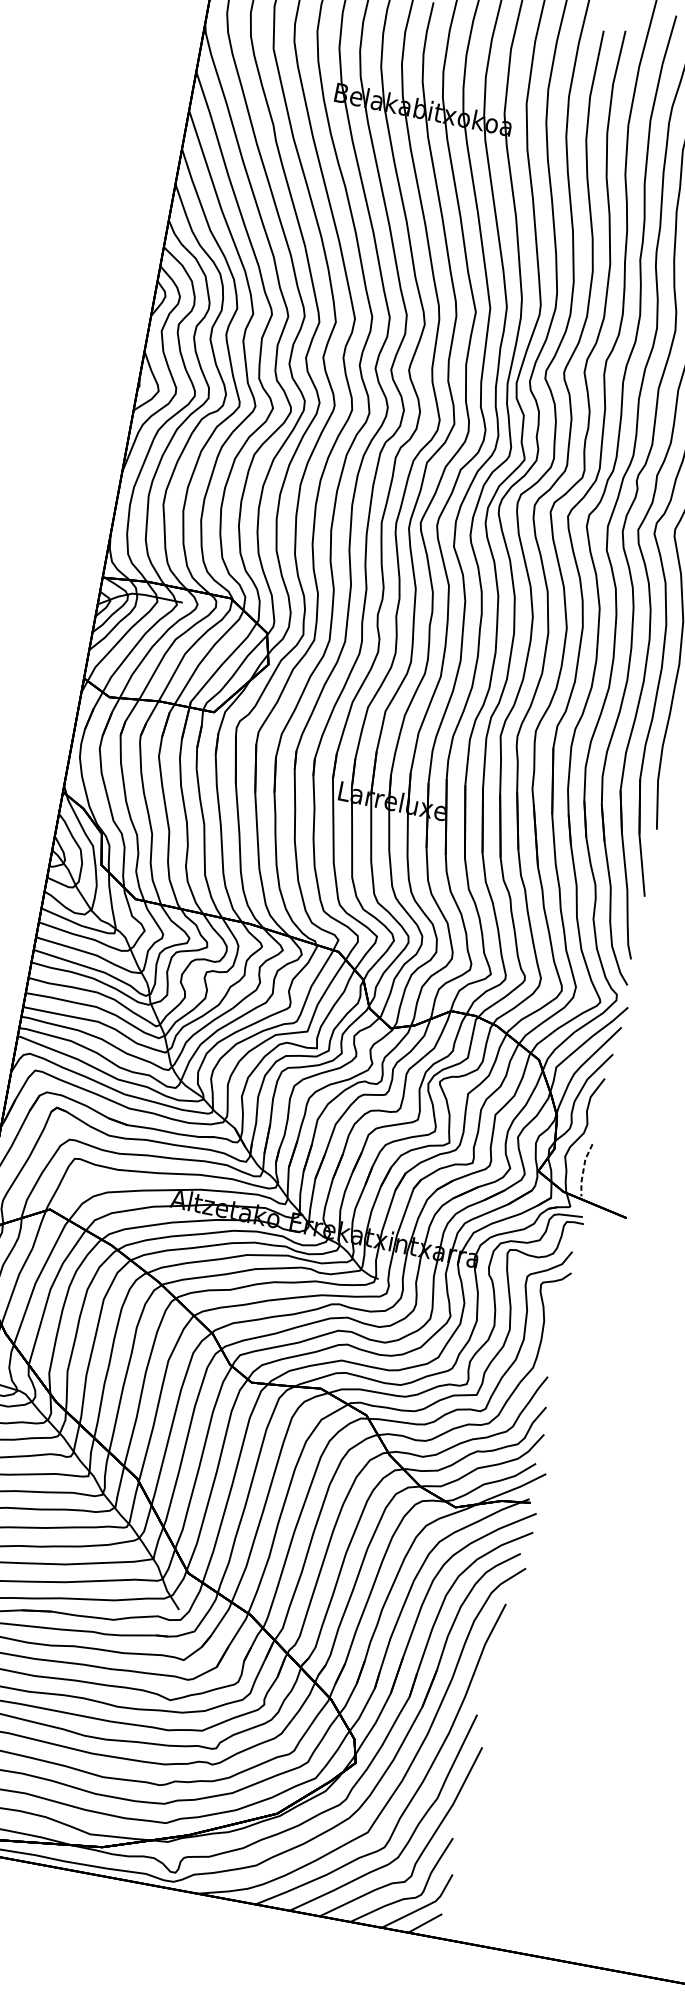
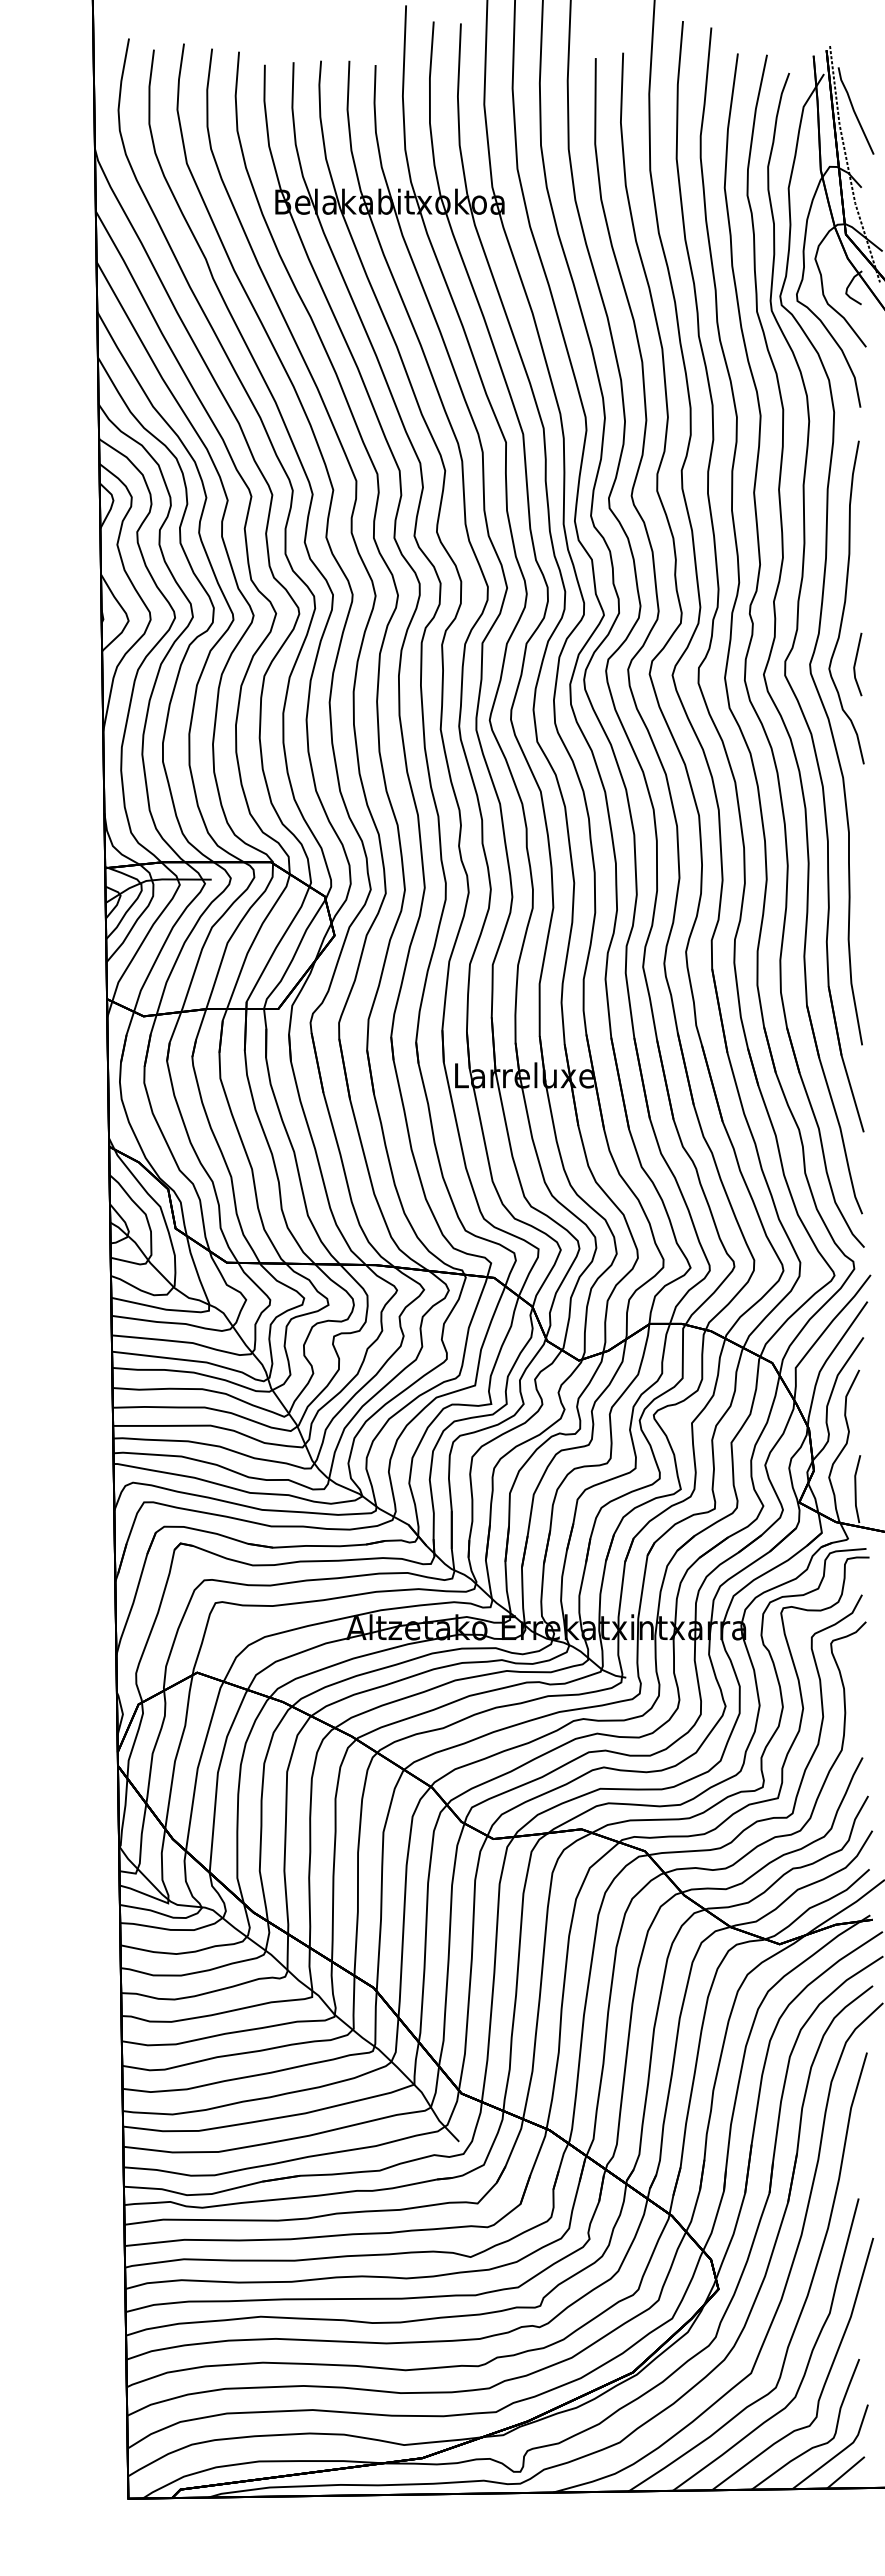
line: (583, 1169) -> (855, 1488), dashed -> solid

